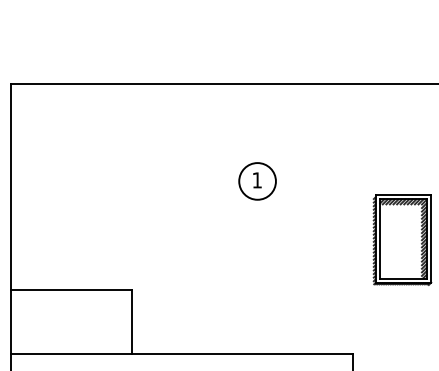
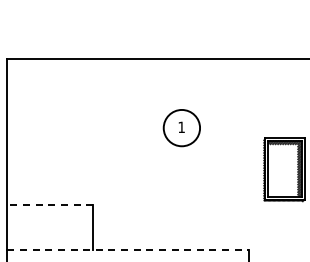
circle: (257, 181) -> (181, 128), size x1.4
line: (71, 289) -> (50, 204), solid -> dashed
line: (181, 353) -> (128, 249), solid -> dashed

